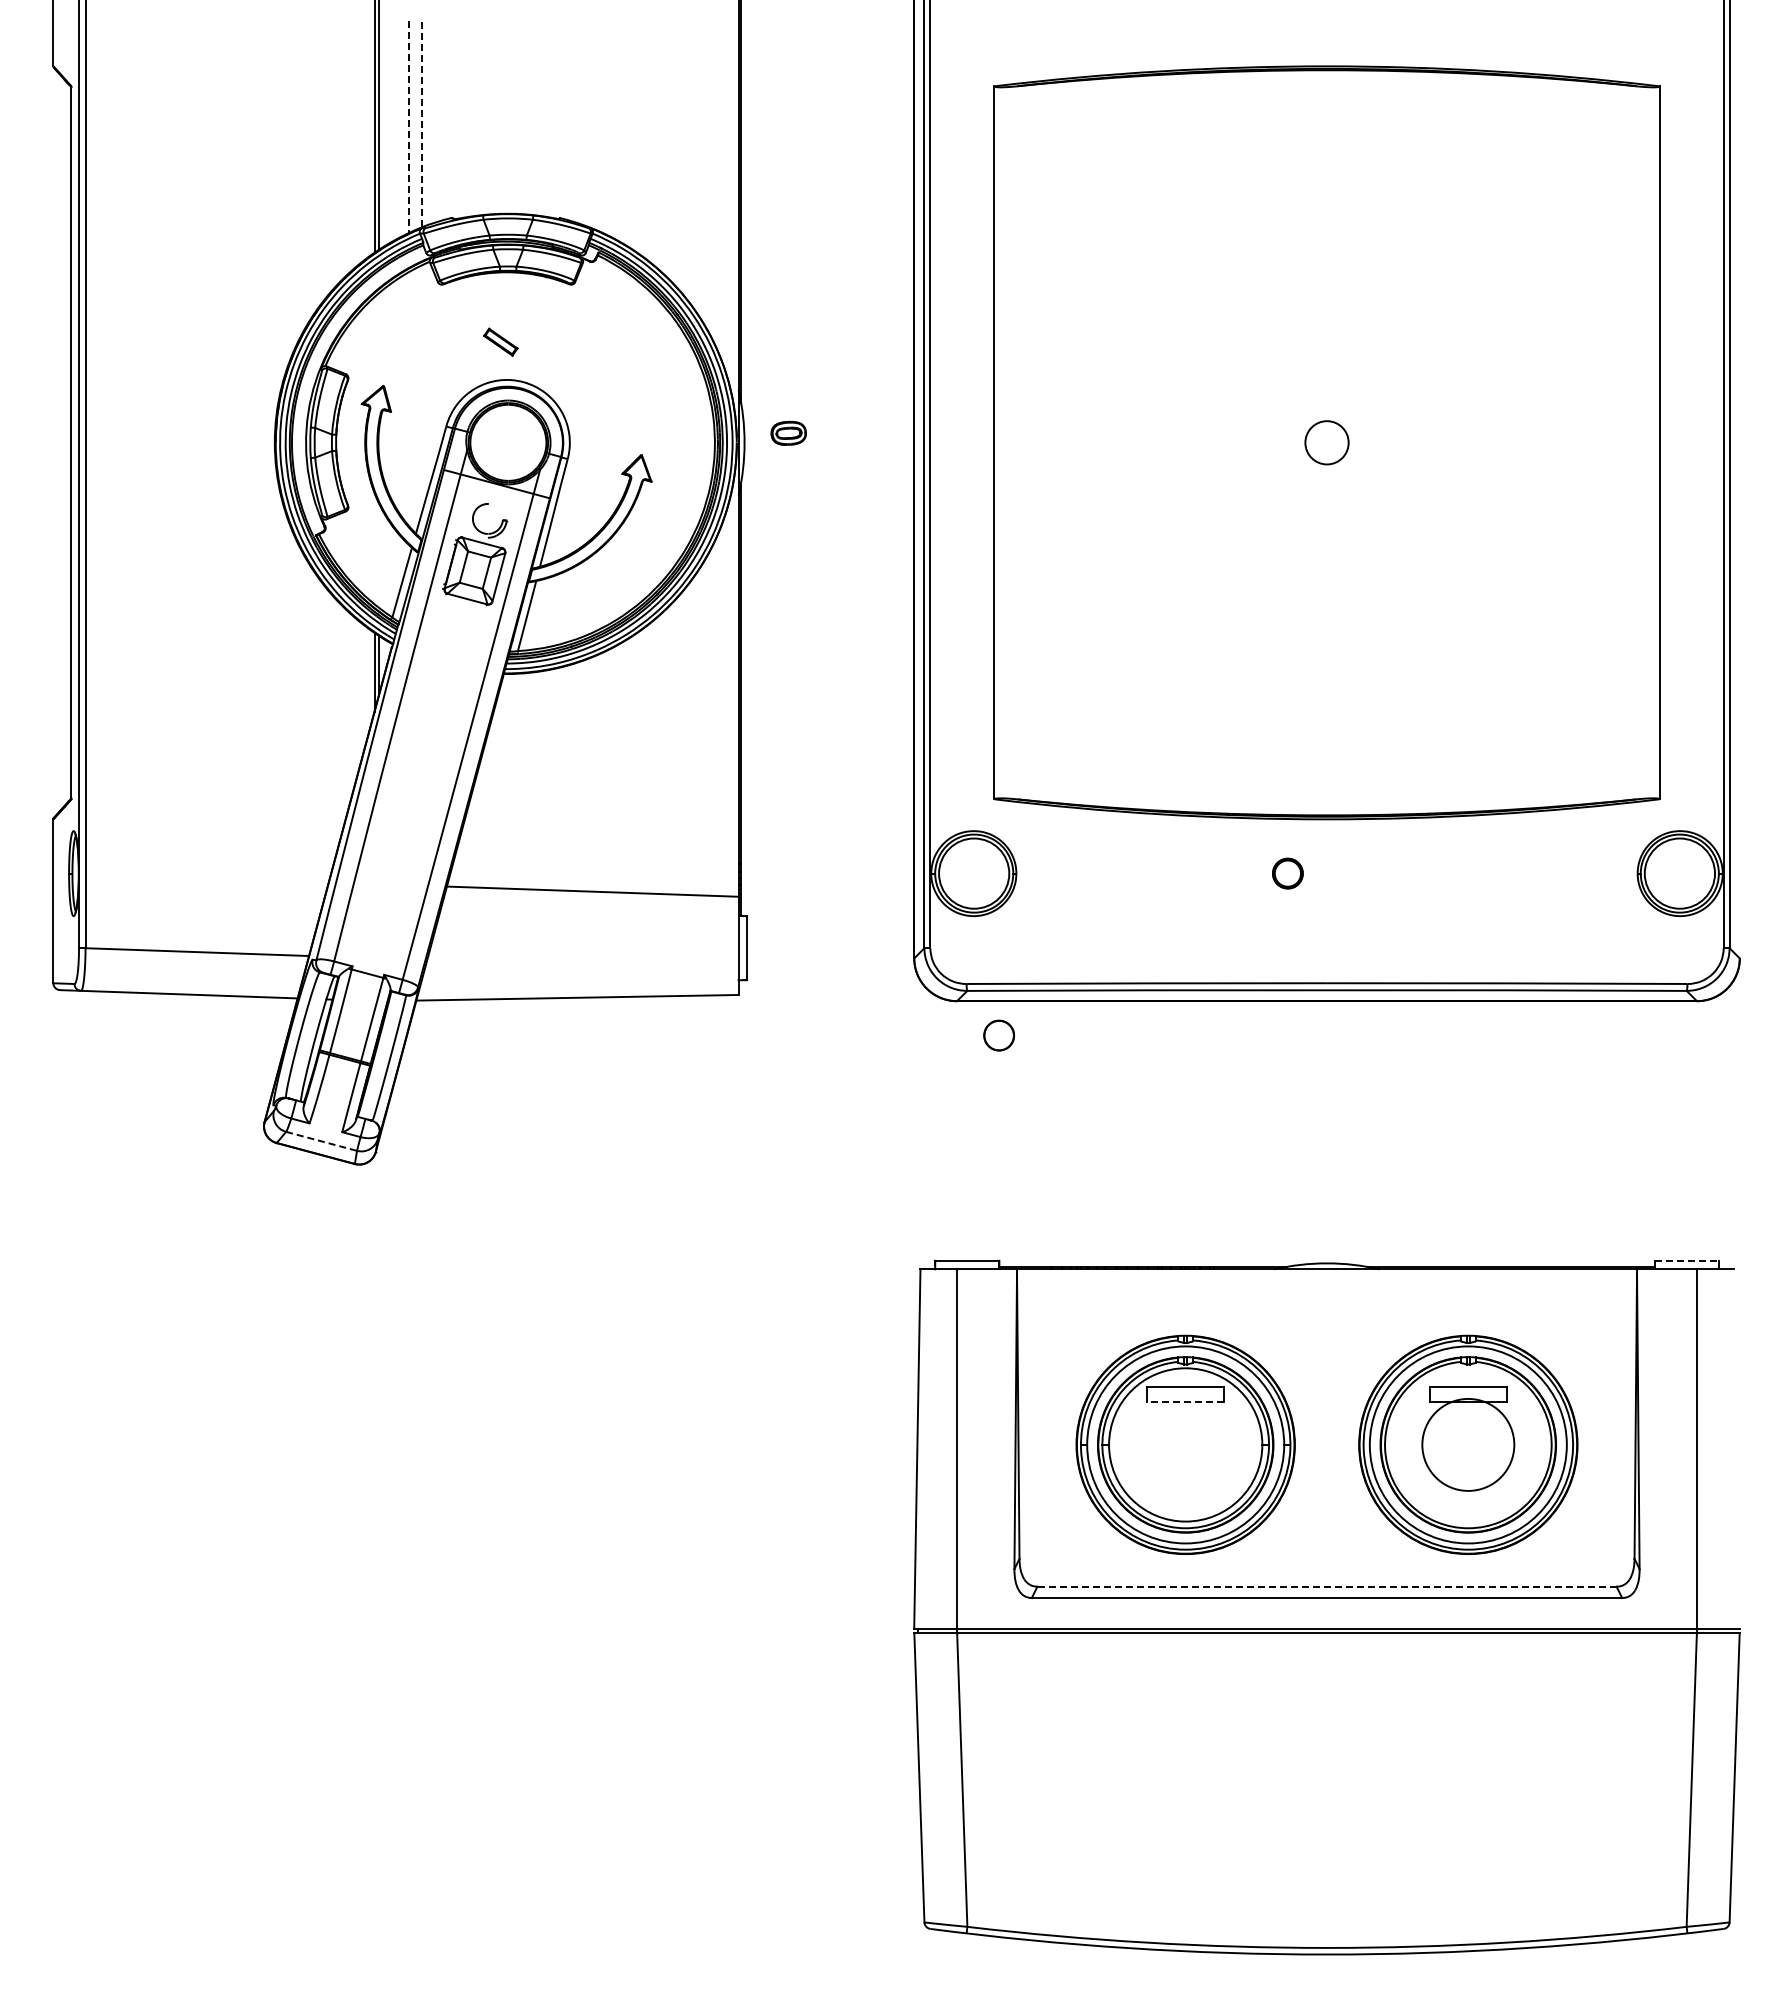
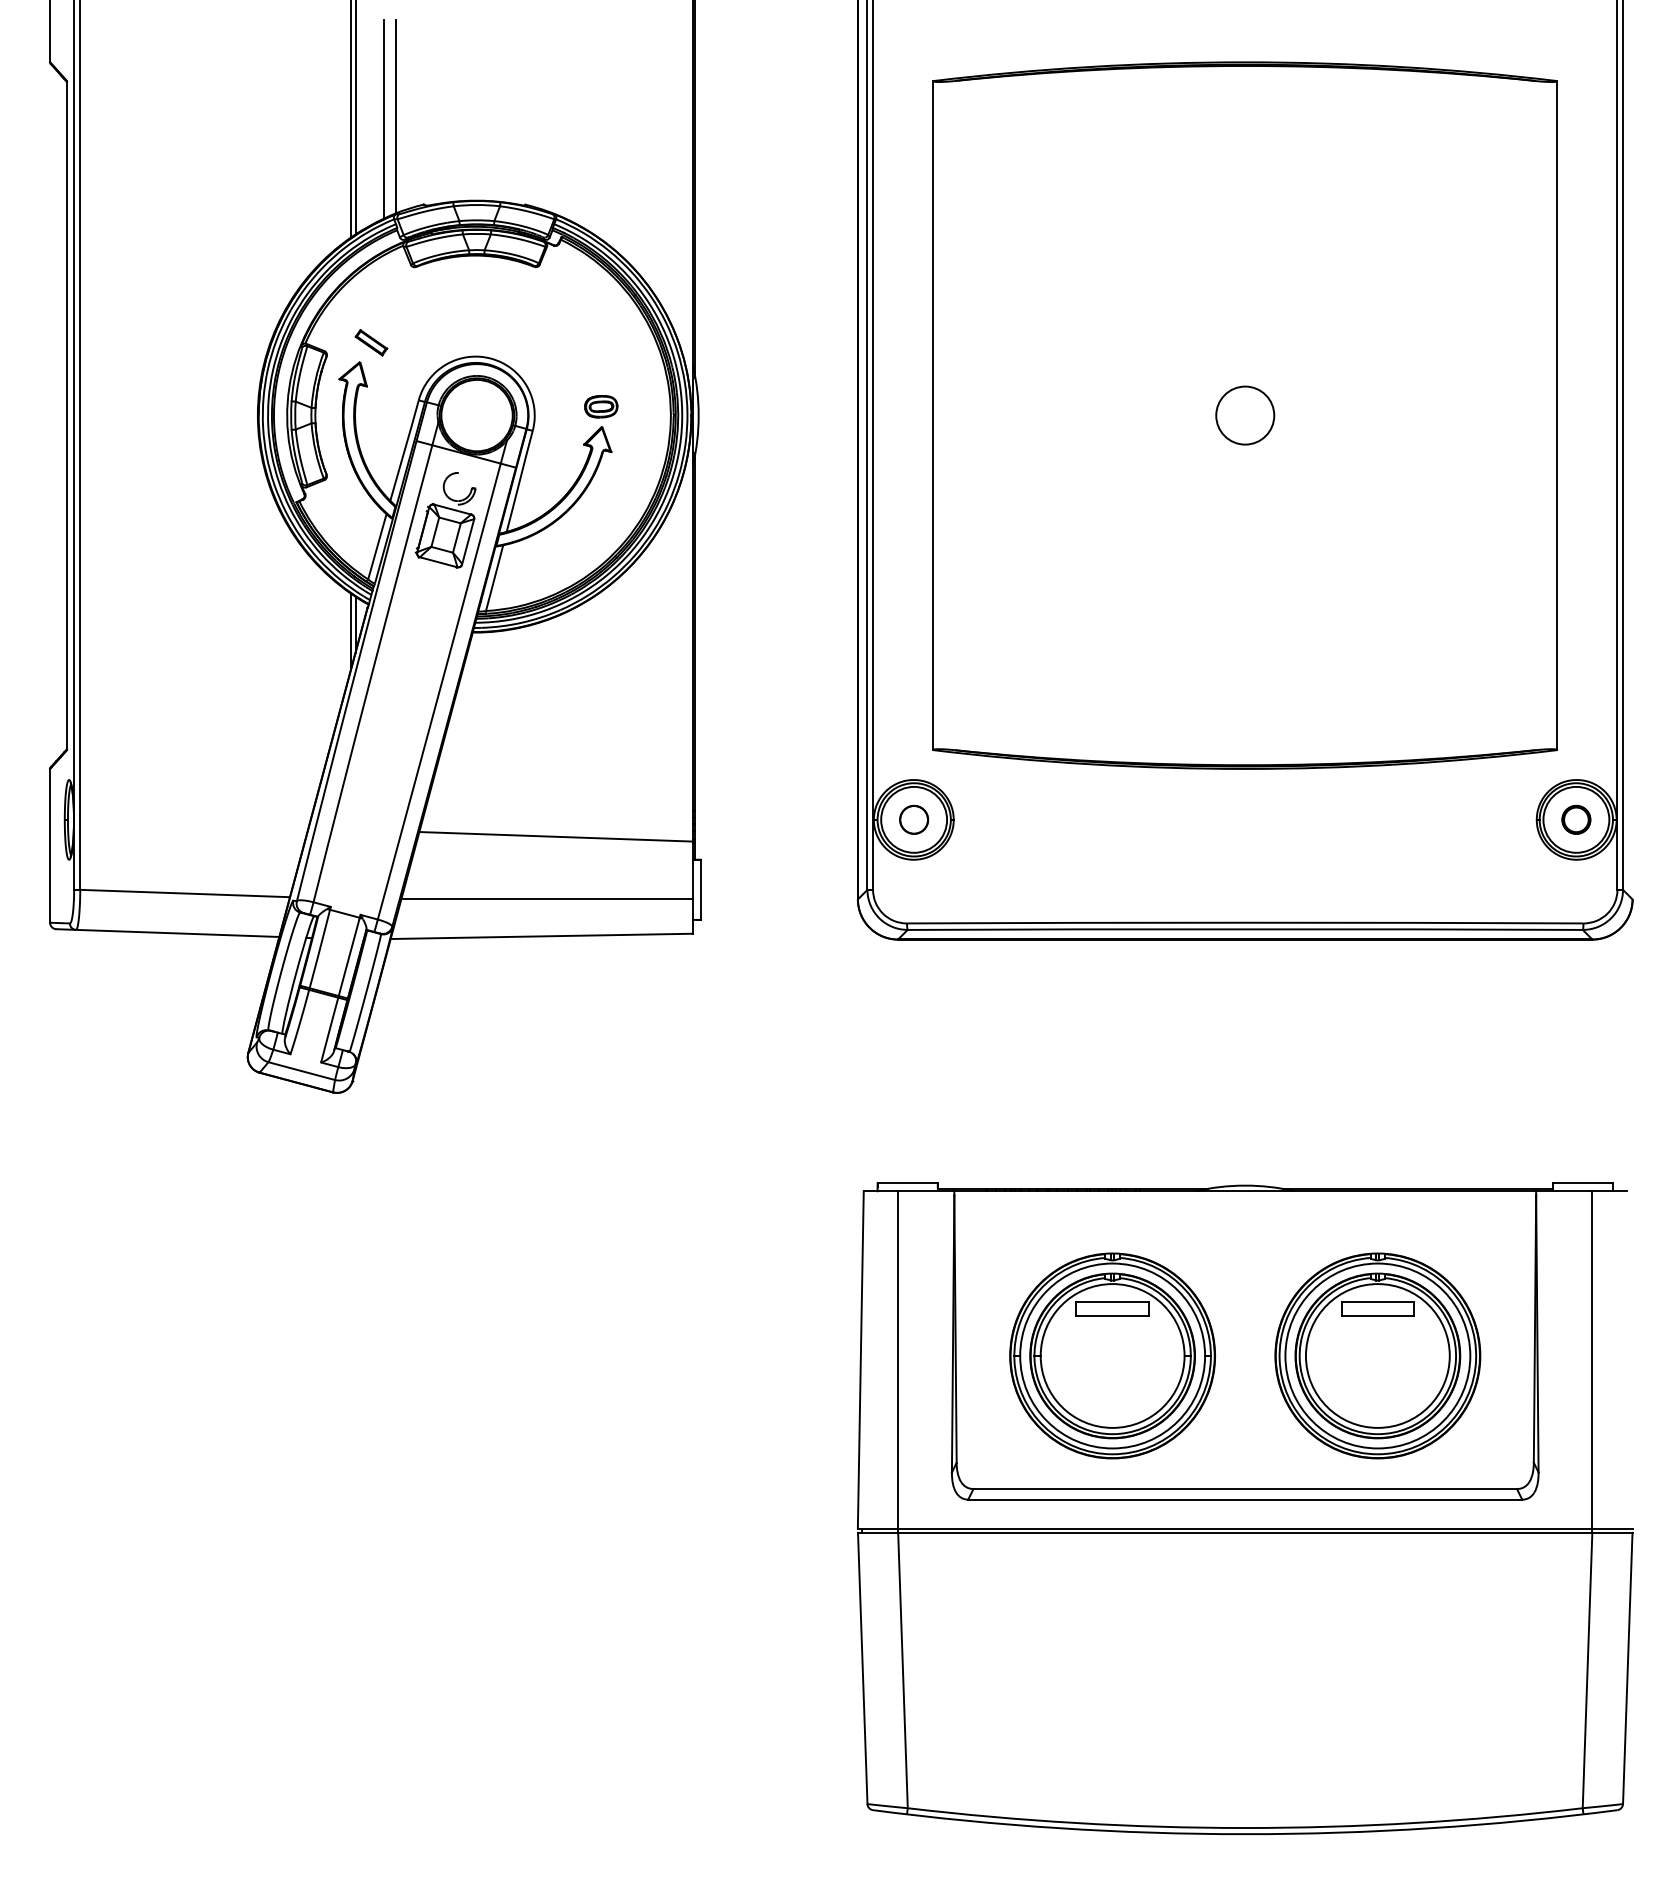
line: (421, 123) -> (395, 115), dashed -> solid
line: (409, 127) -> (384, 119), dashed -> solid
part: (500, 341) -> (371, 342), moved
part: (788, 432) -> (601, 405), moved
circle: (1326, 442) -> (1244, 415), size x1.43
part: (1287, 873) -> (1576, 819), moved
line: (582, 958) -> (546, 899), added
part: (998, 1035) -> (913, 819), moved
line: (321, 1141) -> (301, 1071), dashed -> solid
line: (1687, 1260) -> (1583, 1182), dashed -> solid
line: (1185, 1402) -> (1112, 1316), dashed -> solid
circle: (1467, 1444) -> (1377, 1355), size x1.67
line: (1327, 1586) -> (1245, 1488), dashed -> solid

